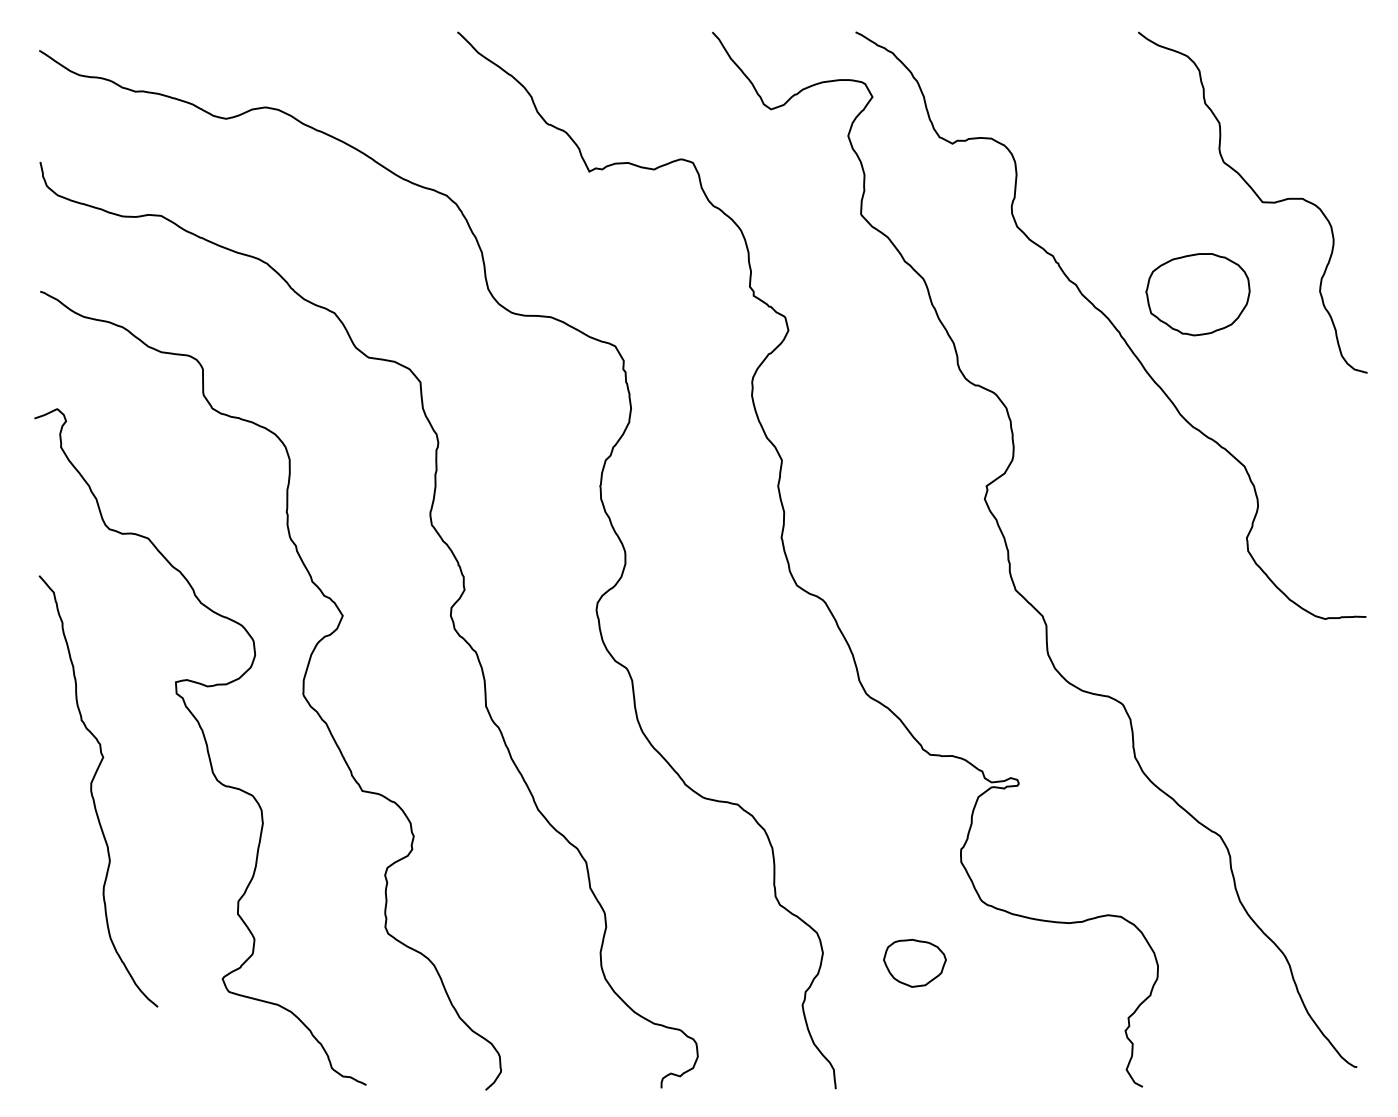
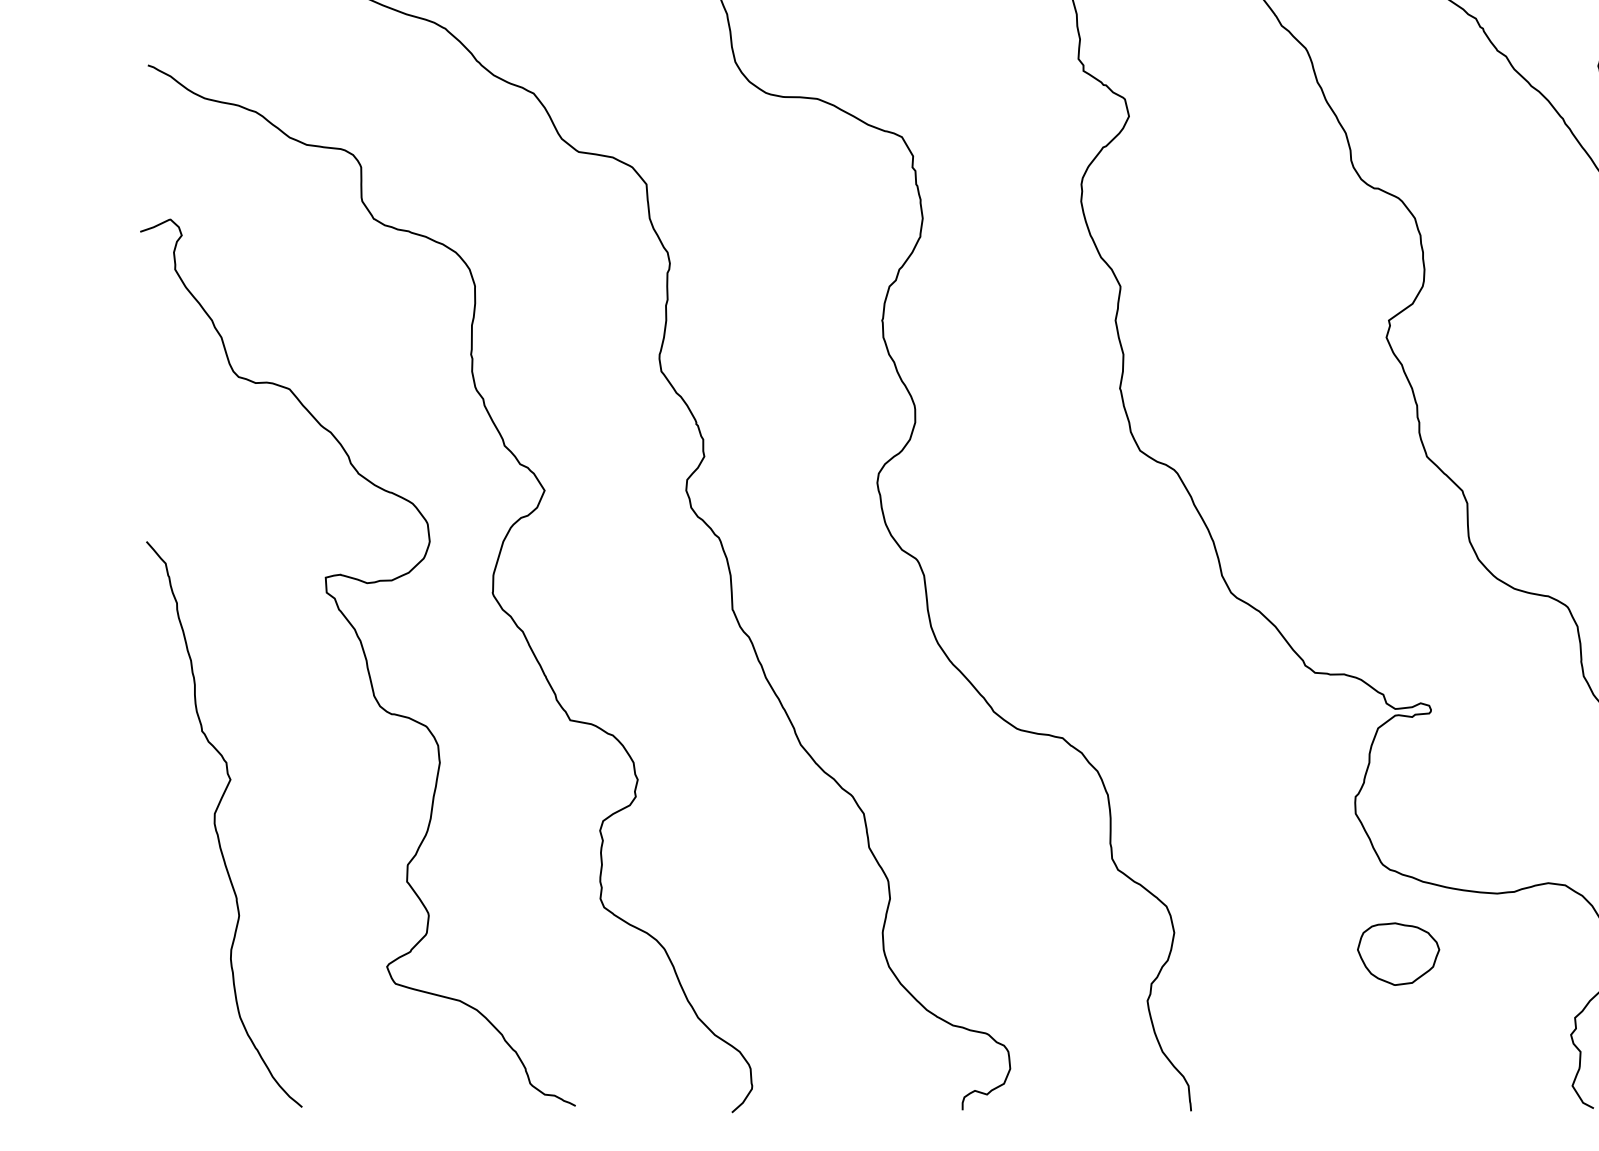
curve: (92, 791) -> (216, 824), moved
part: (914, 962) -> (1397, 953), moved

